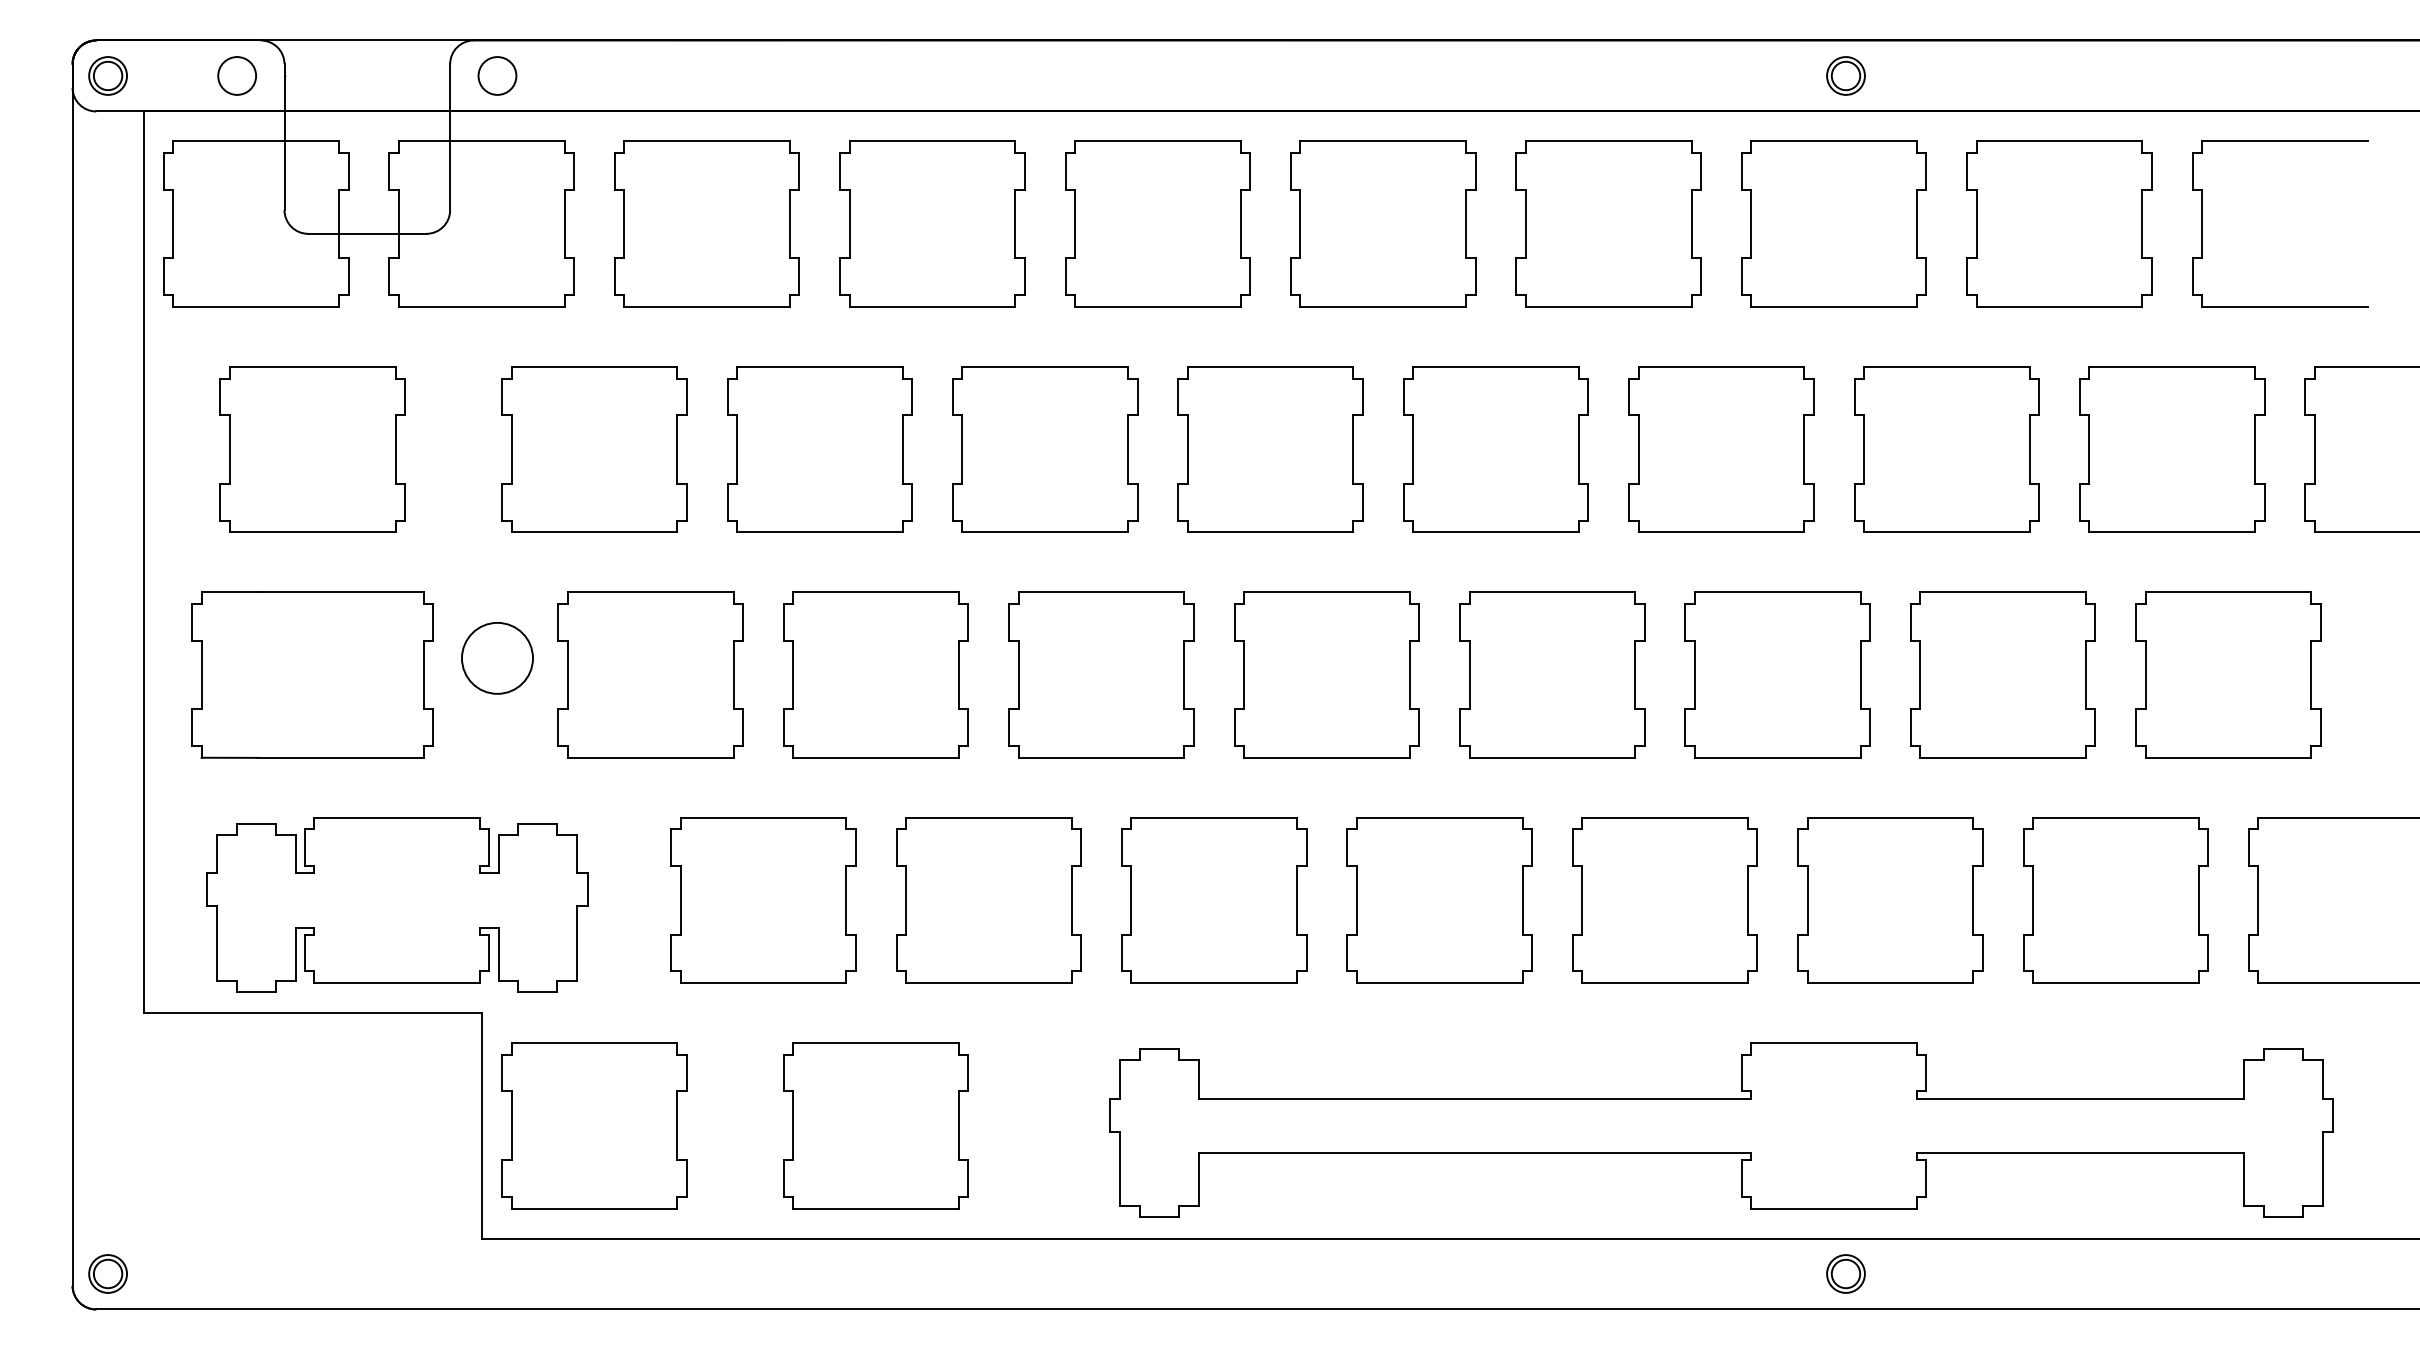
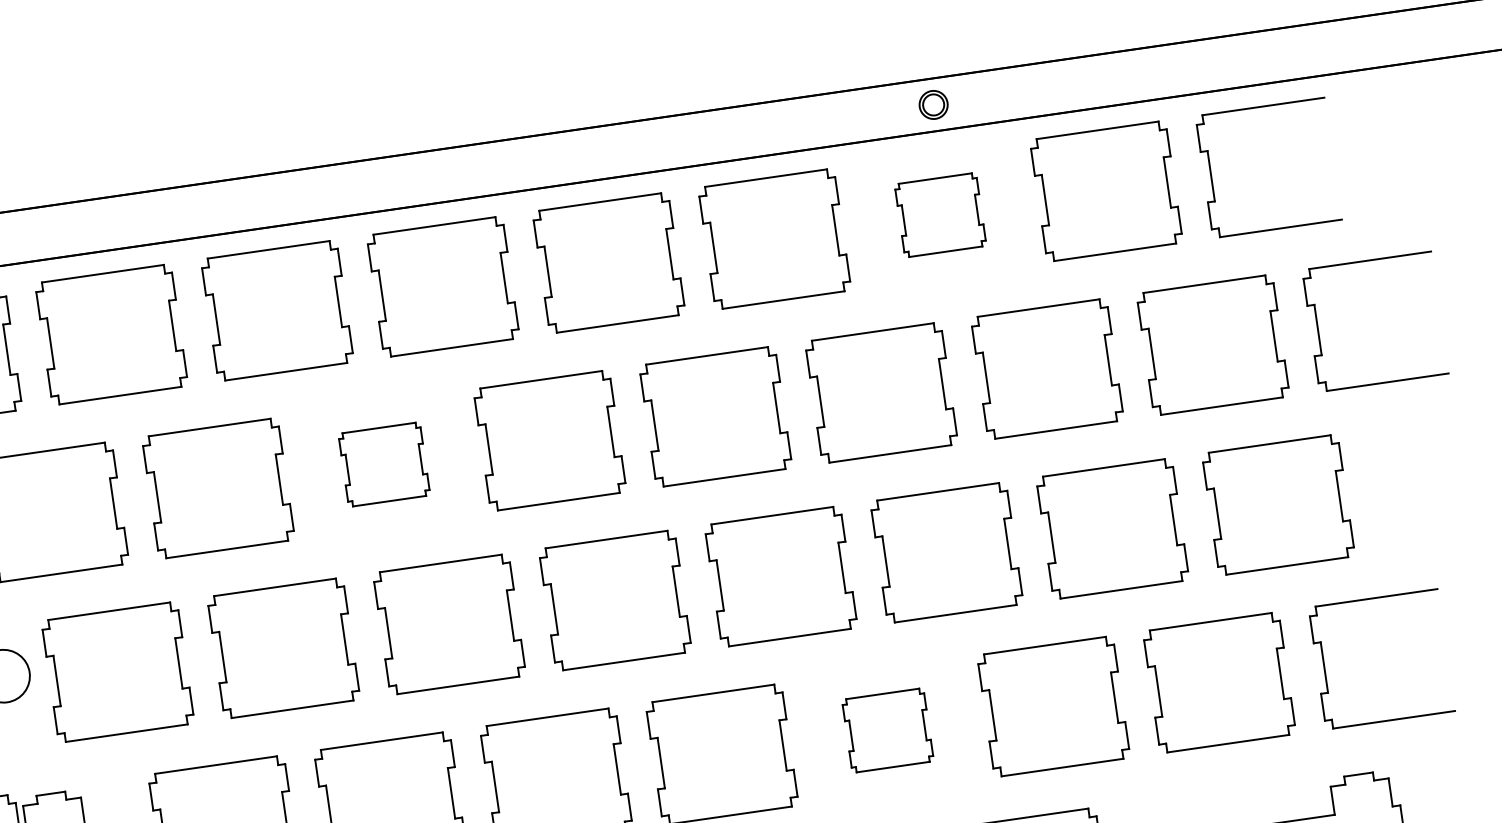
part: (1833, 223) -> (940, 214), size x0.6
part: (1045, 449) -> (384, 464), size x0.6
part: (1664, 900) -> (887, 730), size x0.6

